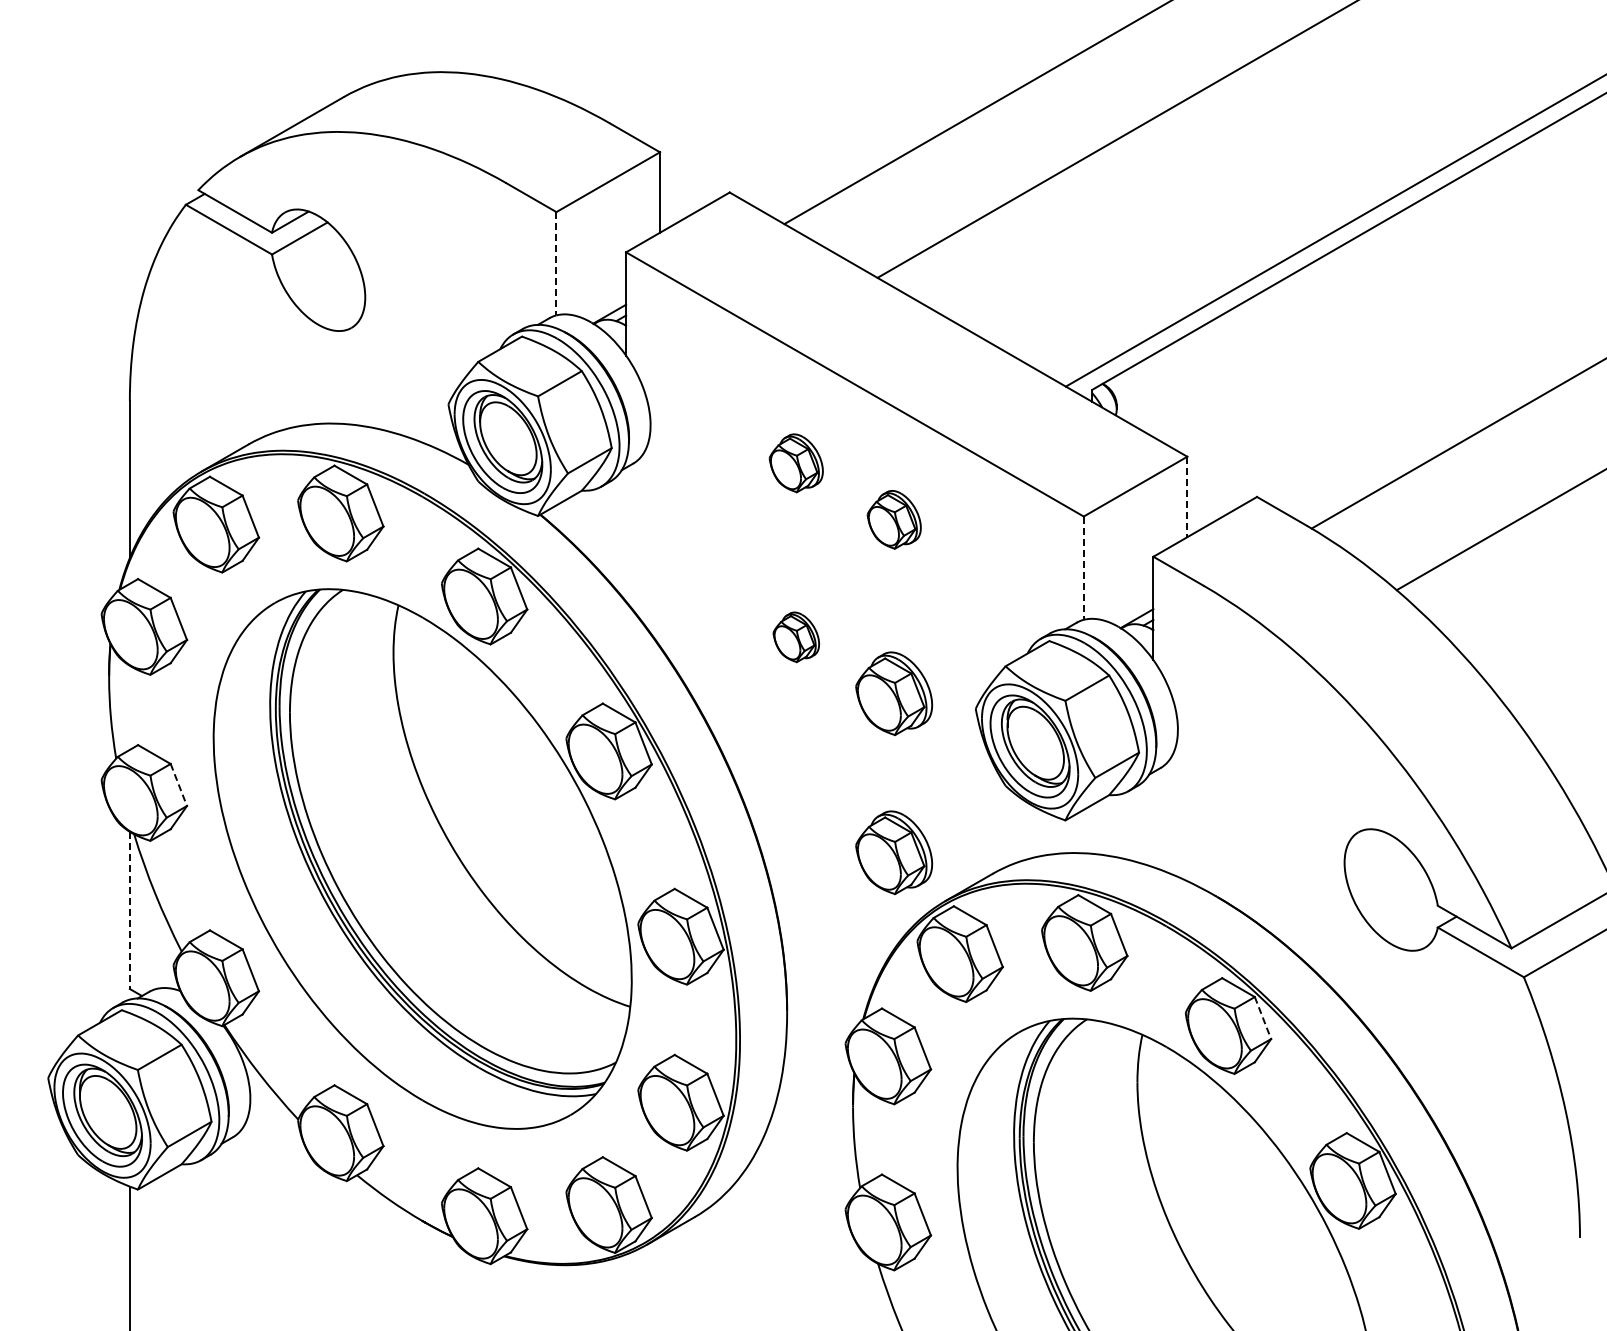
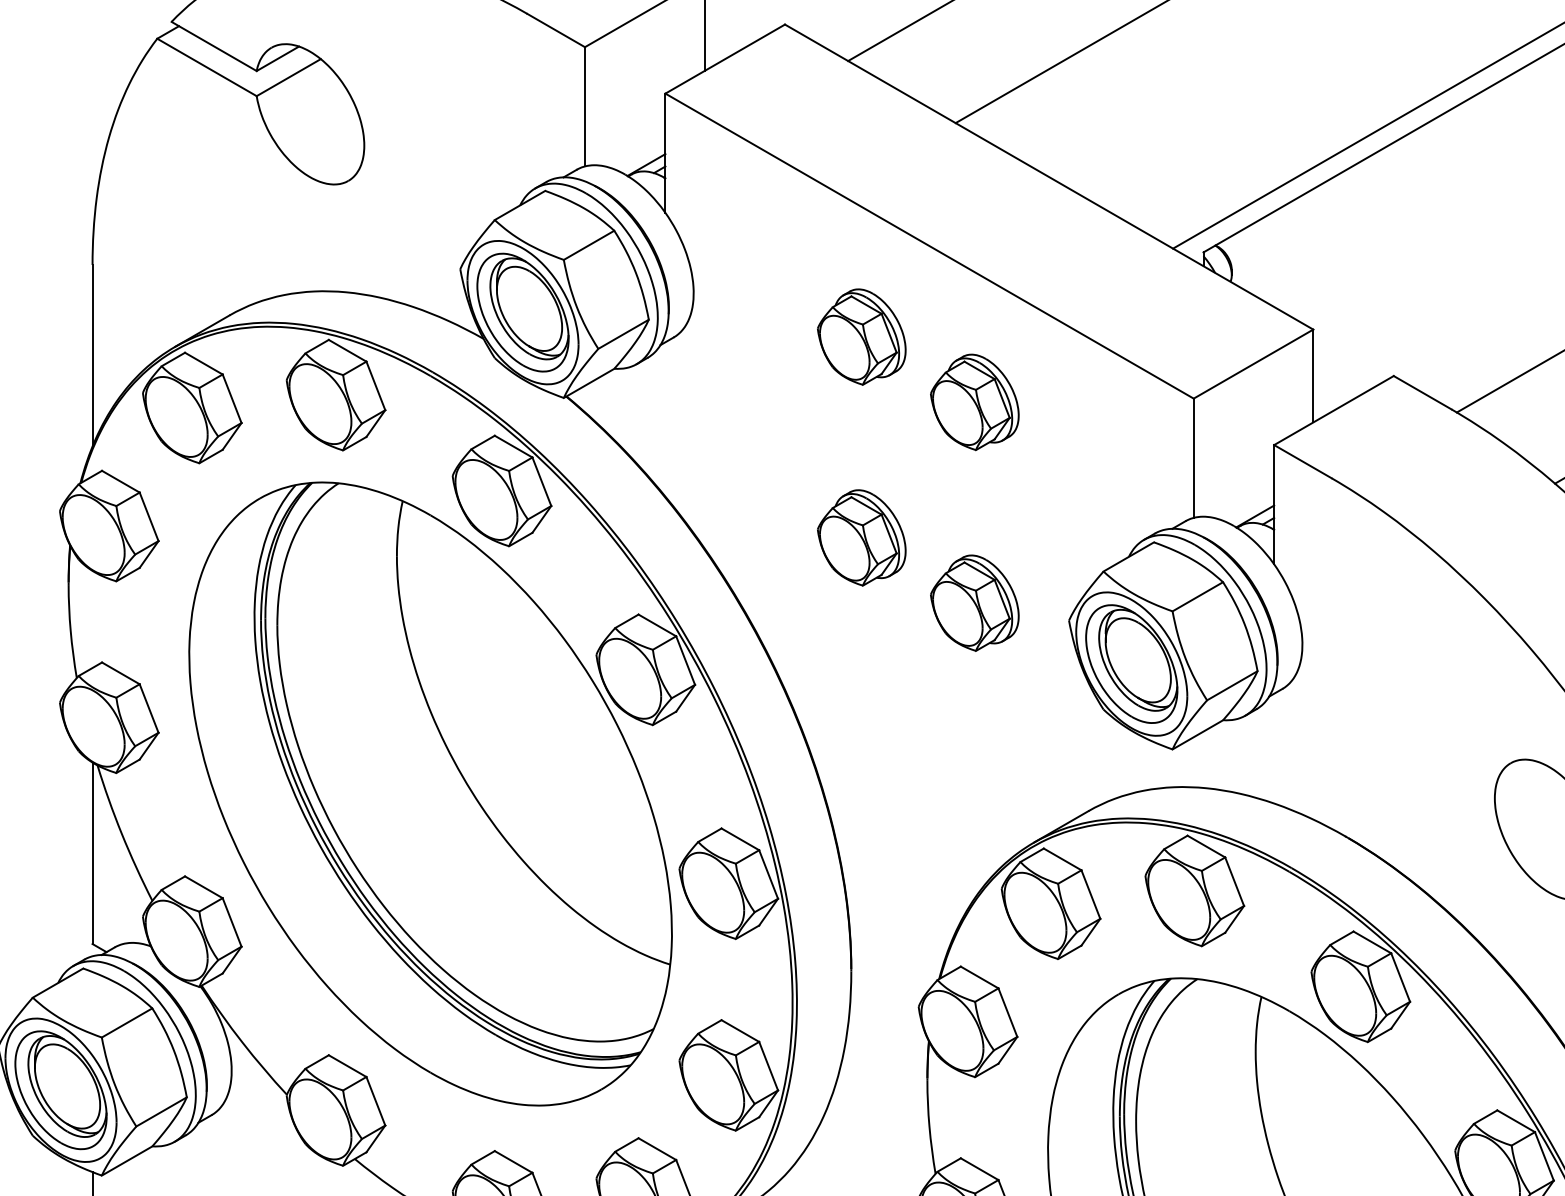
line: (556, 263) -> (585, 106), dashed -> solid
part: (796, 463) -> (862, 337), size x1.43
line: (1187, 497) -> (1313, 376), dashed -> solid
part: (894, 519) -> (975, 402), size x1.43
line: (1083, 568) -> (1193, 458), dashed -> solid
part: (796, 637) -> (862, 538), size x1.67
line: (178, 784) -> (148, 707), dashed -> solid
part: (894, 852) -> (975, 786), removed
line: (129, 910) -> (92, 853), dashed -> solid
line: (1262, 1018) -> (1400, 978), dashed -> solid

